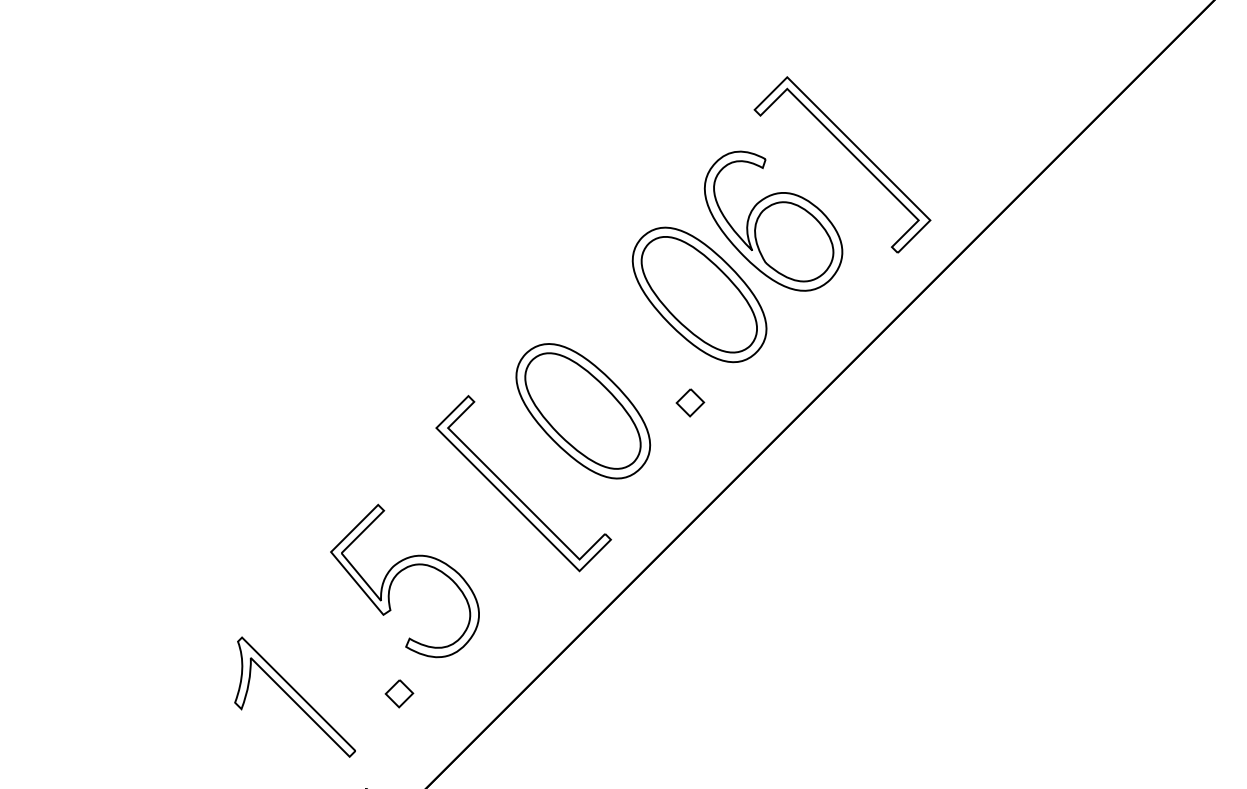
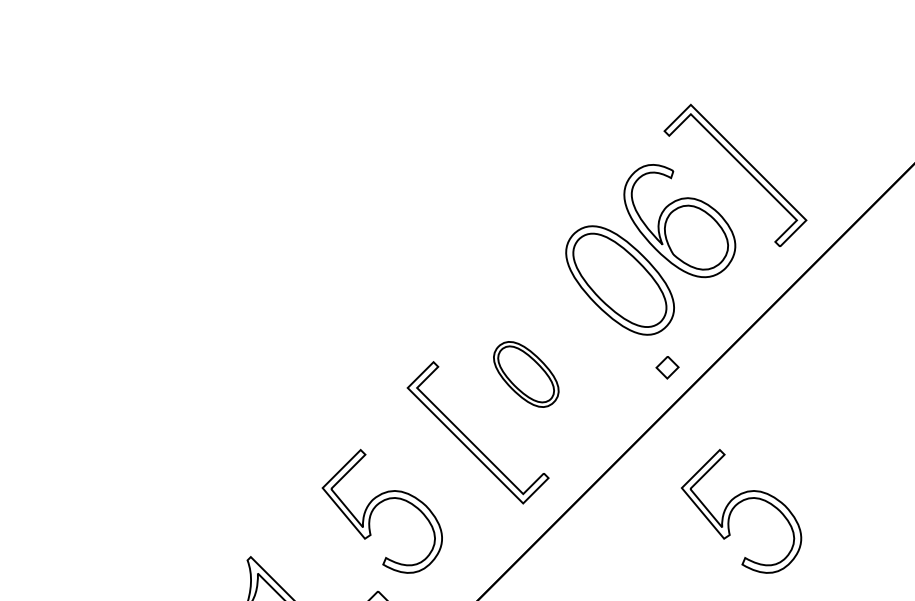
part: (690, 402) -> (667, 367), moved
part: (583, 411) -> (526, 374), size x0.6
part: (843, 574) -> (736, 506), added

